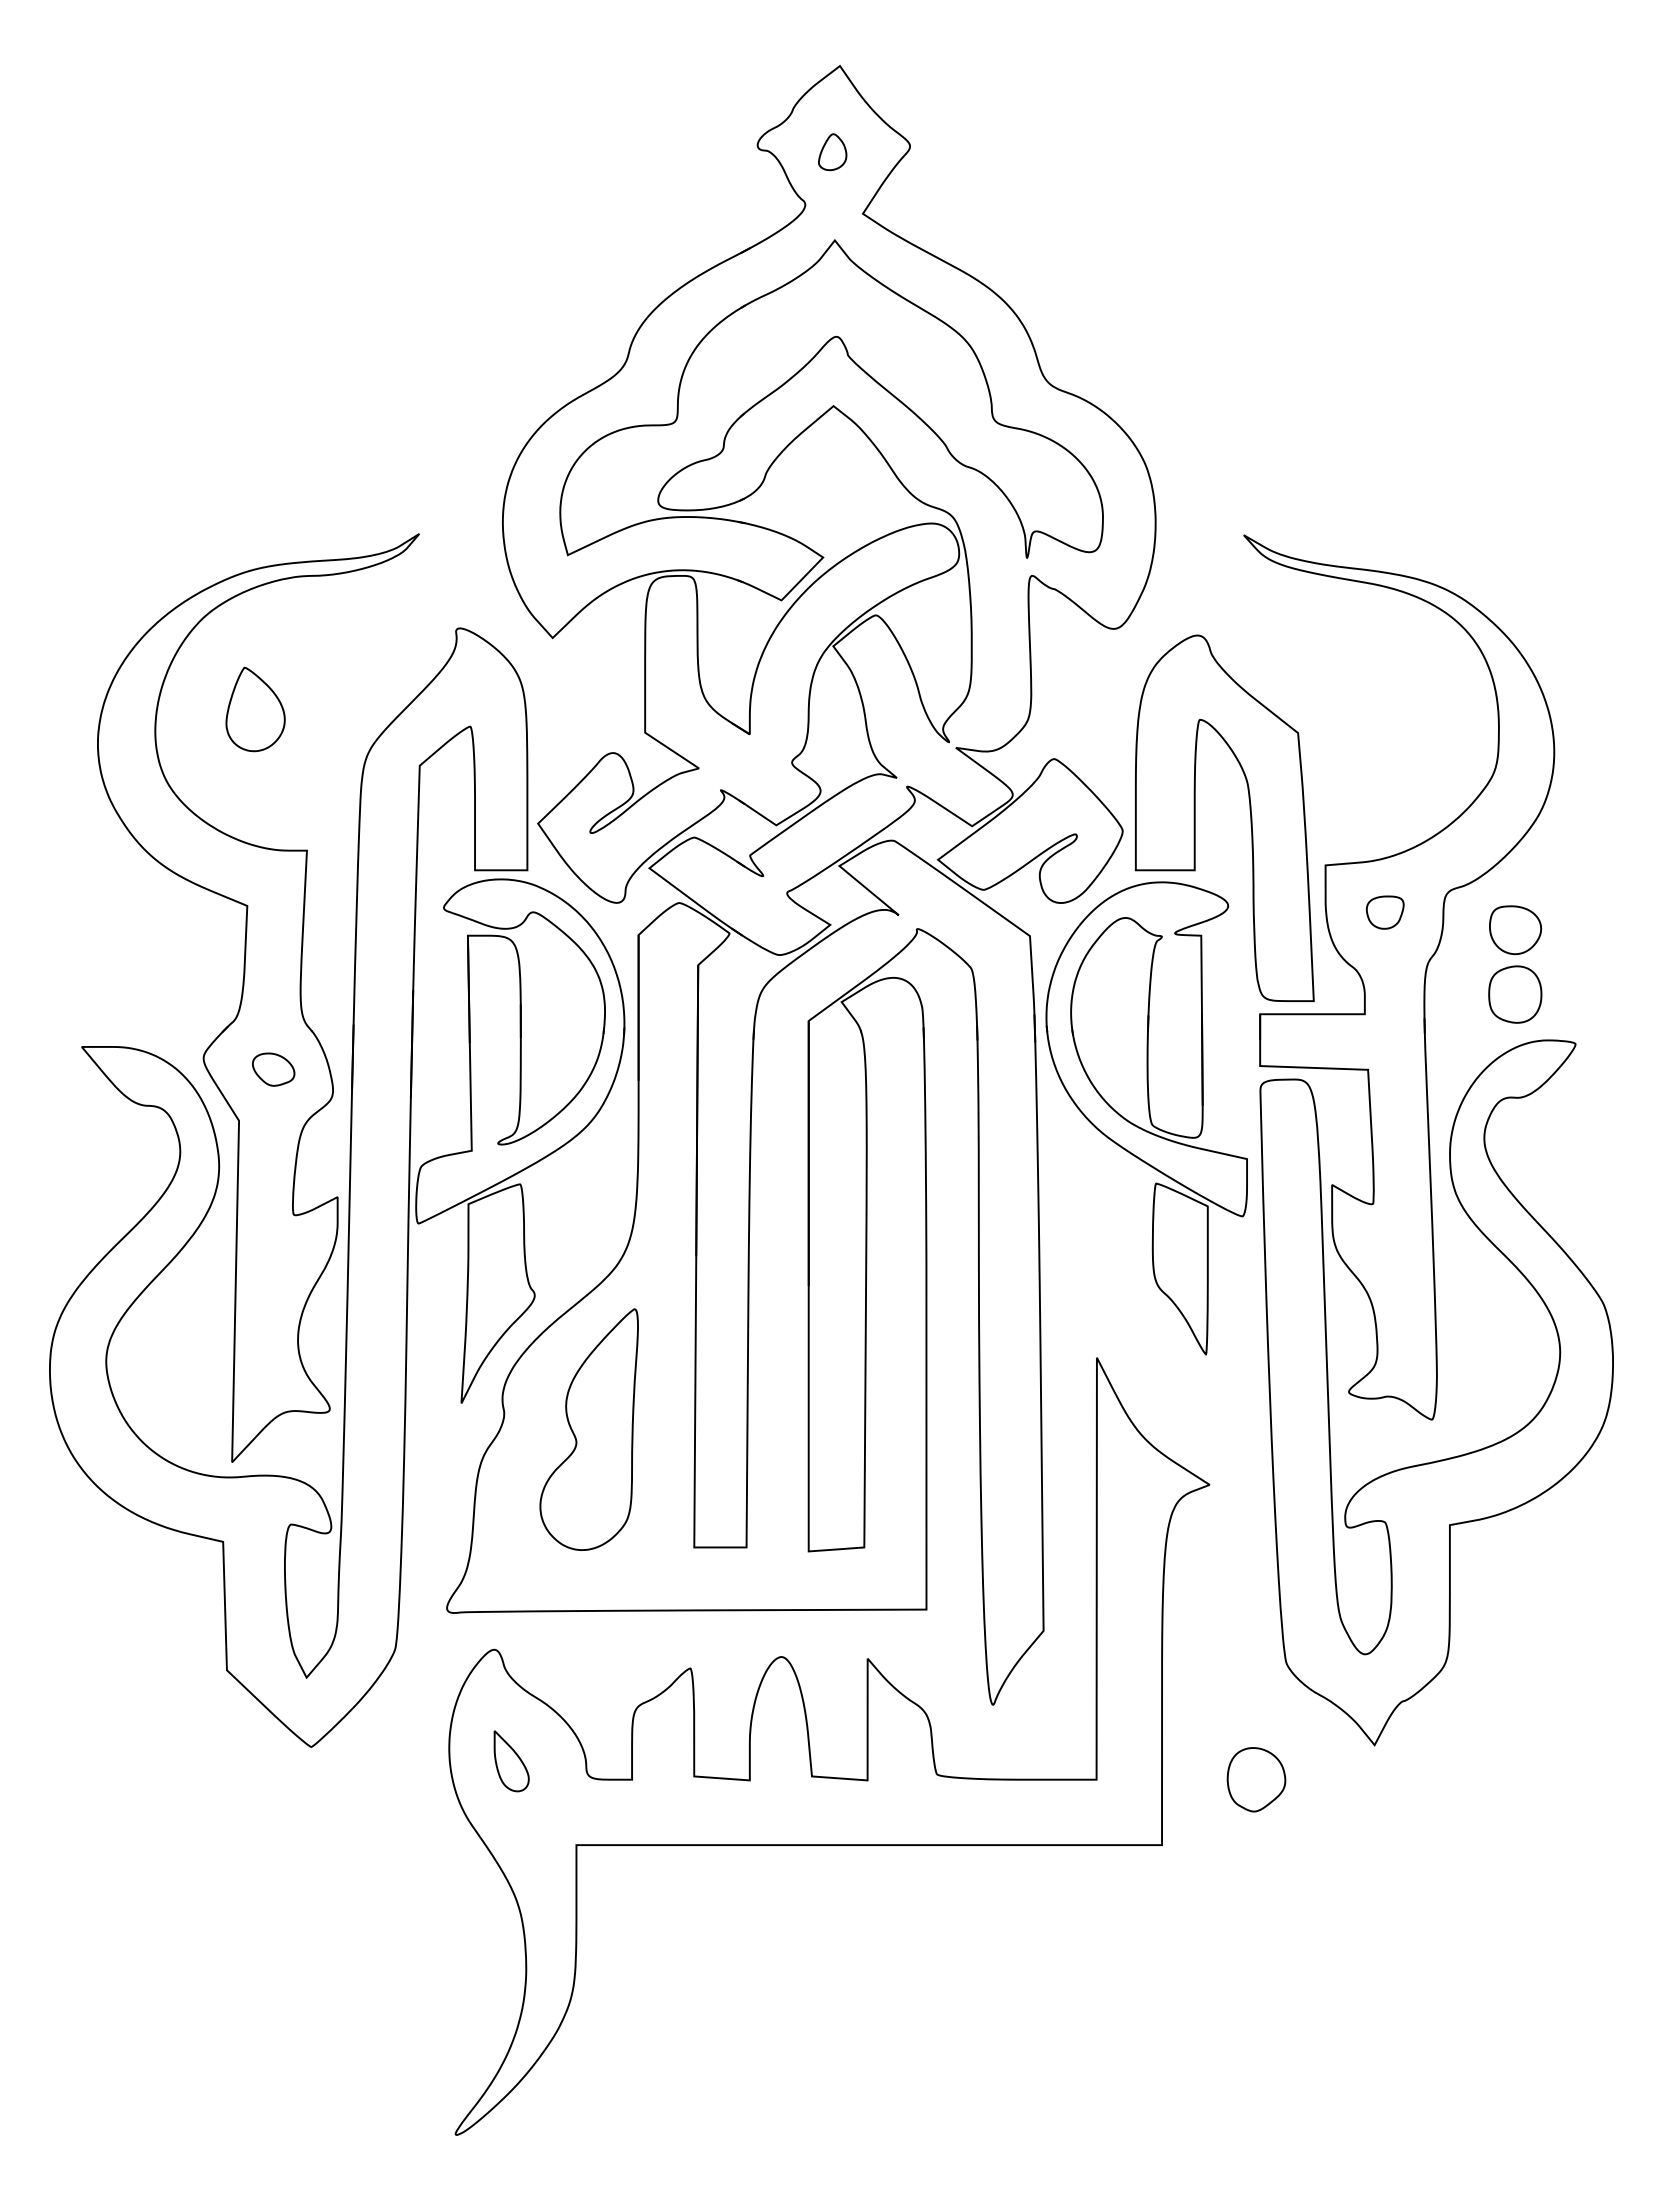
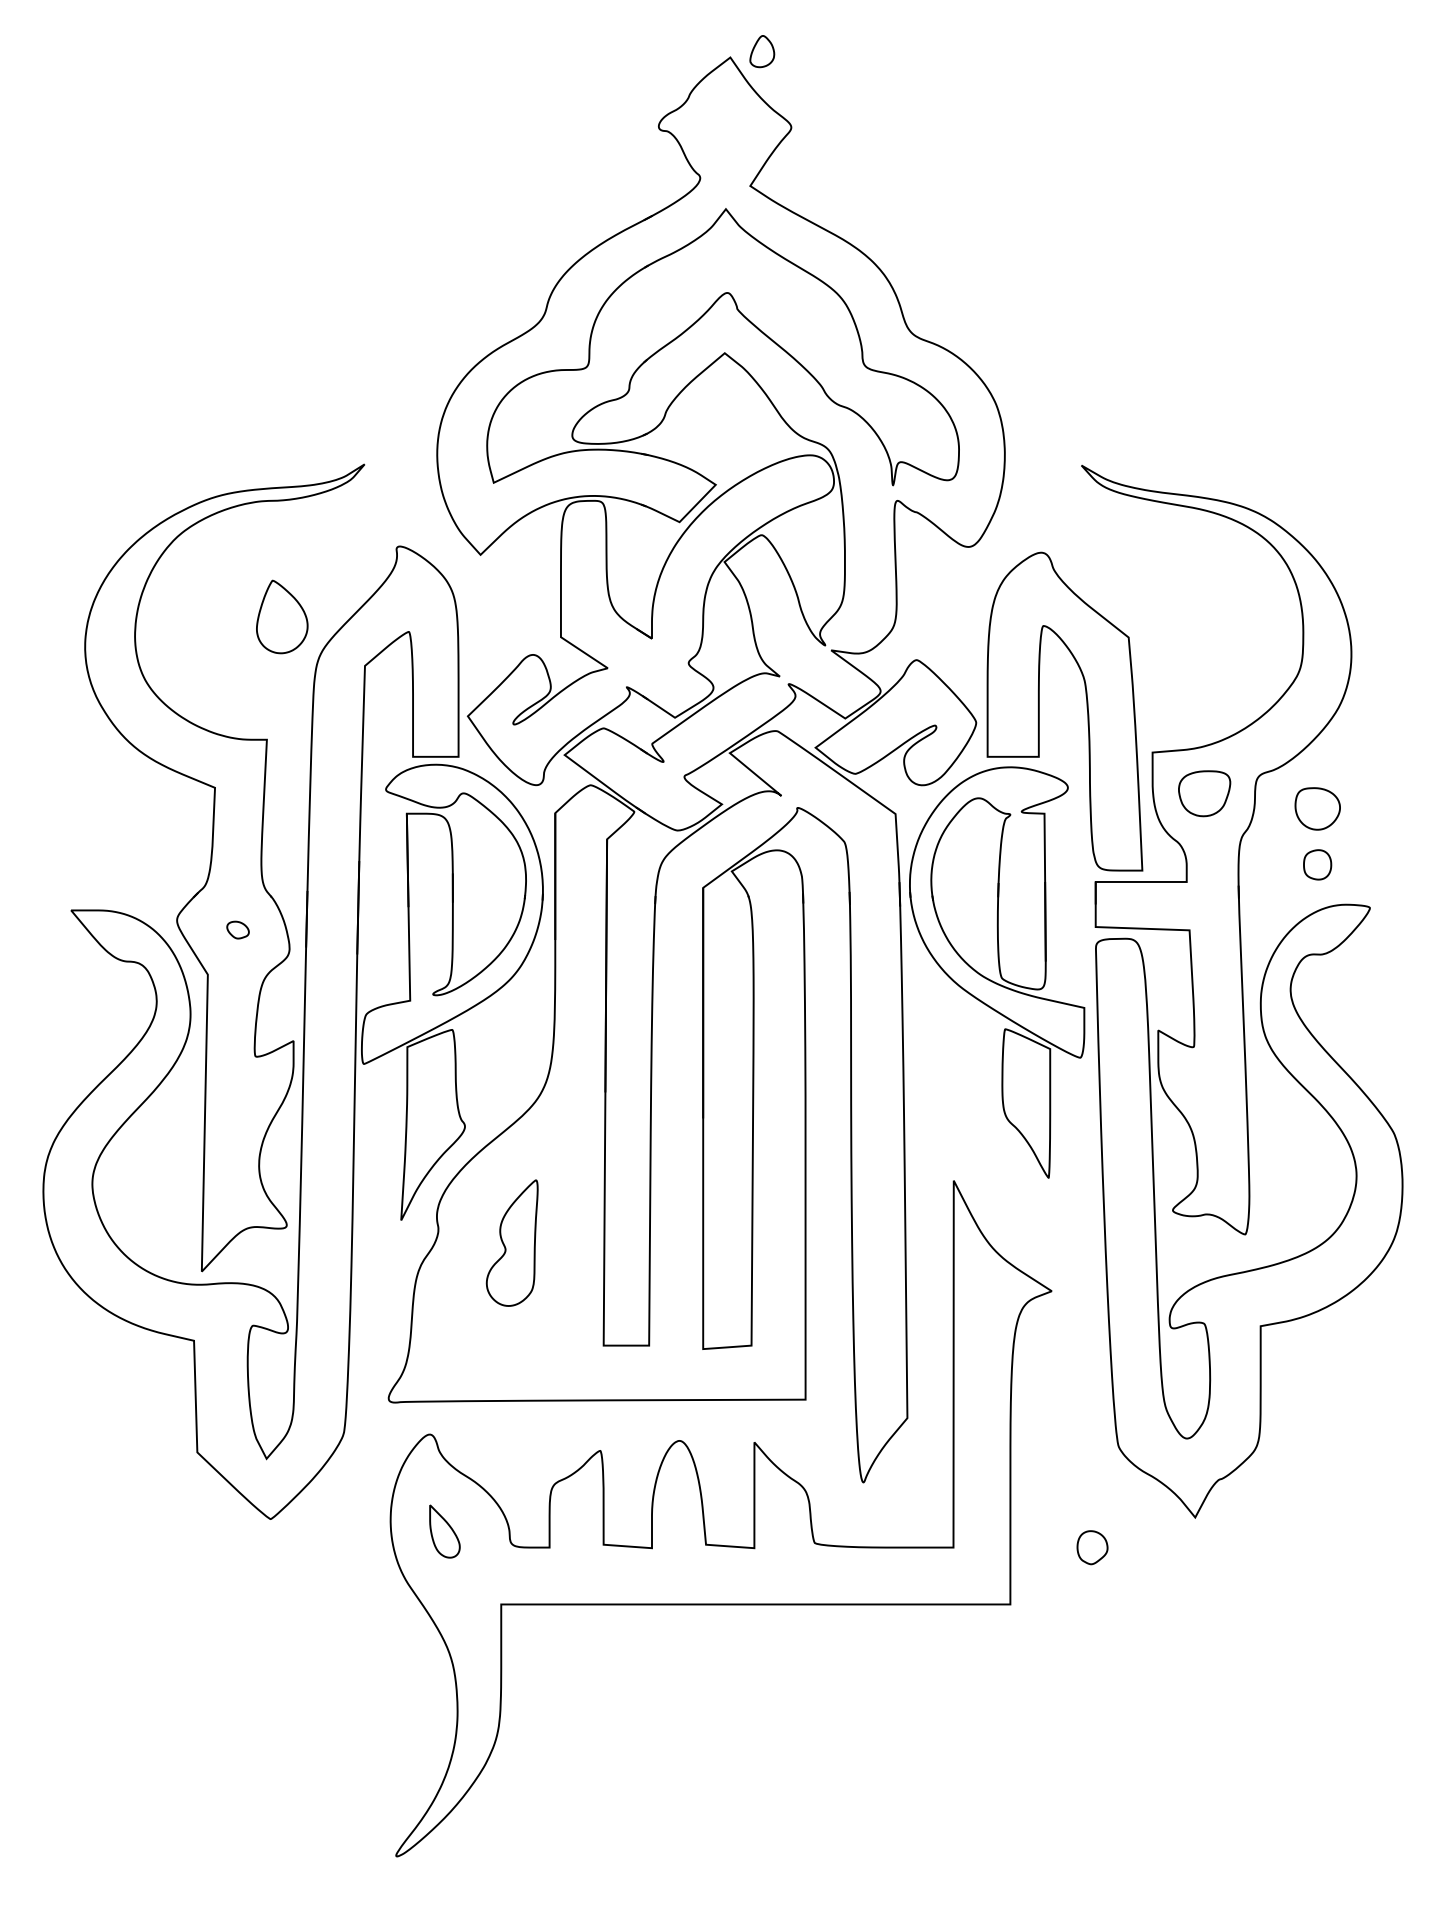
part: (832, 152) -> (762, 51), moved
part: (255, 709) -> (282, 617), moved
part: (1384, 912) -> (1203, 793), size x1.6
part: (1515, 994) -> (1317, 864), size x0.6
part: (273, 1069) -> (237, 930), size x0.6
part: (588, 1429) -> (511, 1243), size x0.6
part: (1256, 1779) -> (1092, 1547), size x0.6

